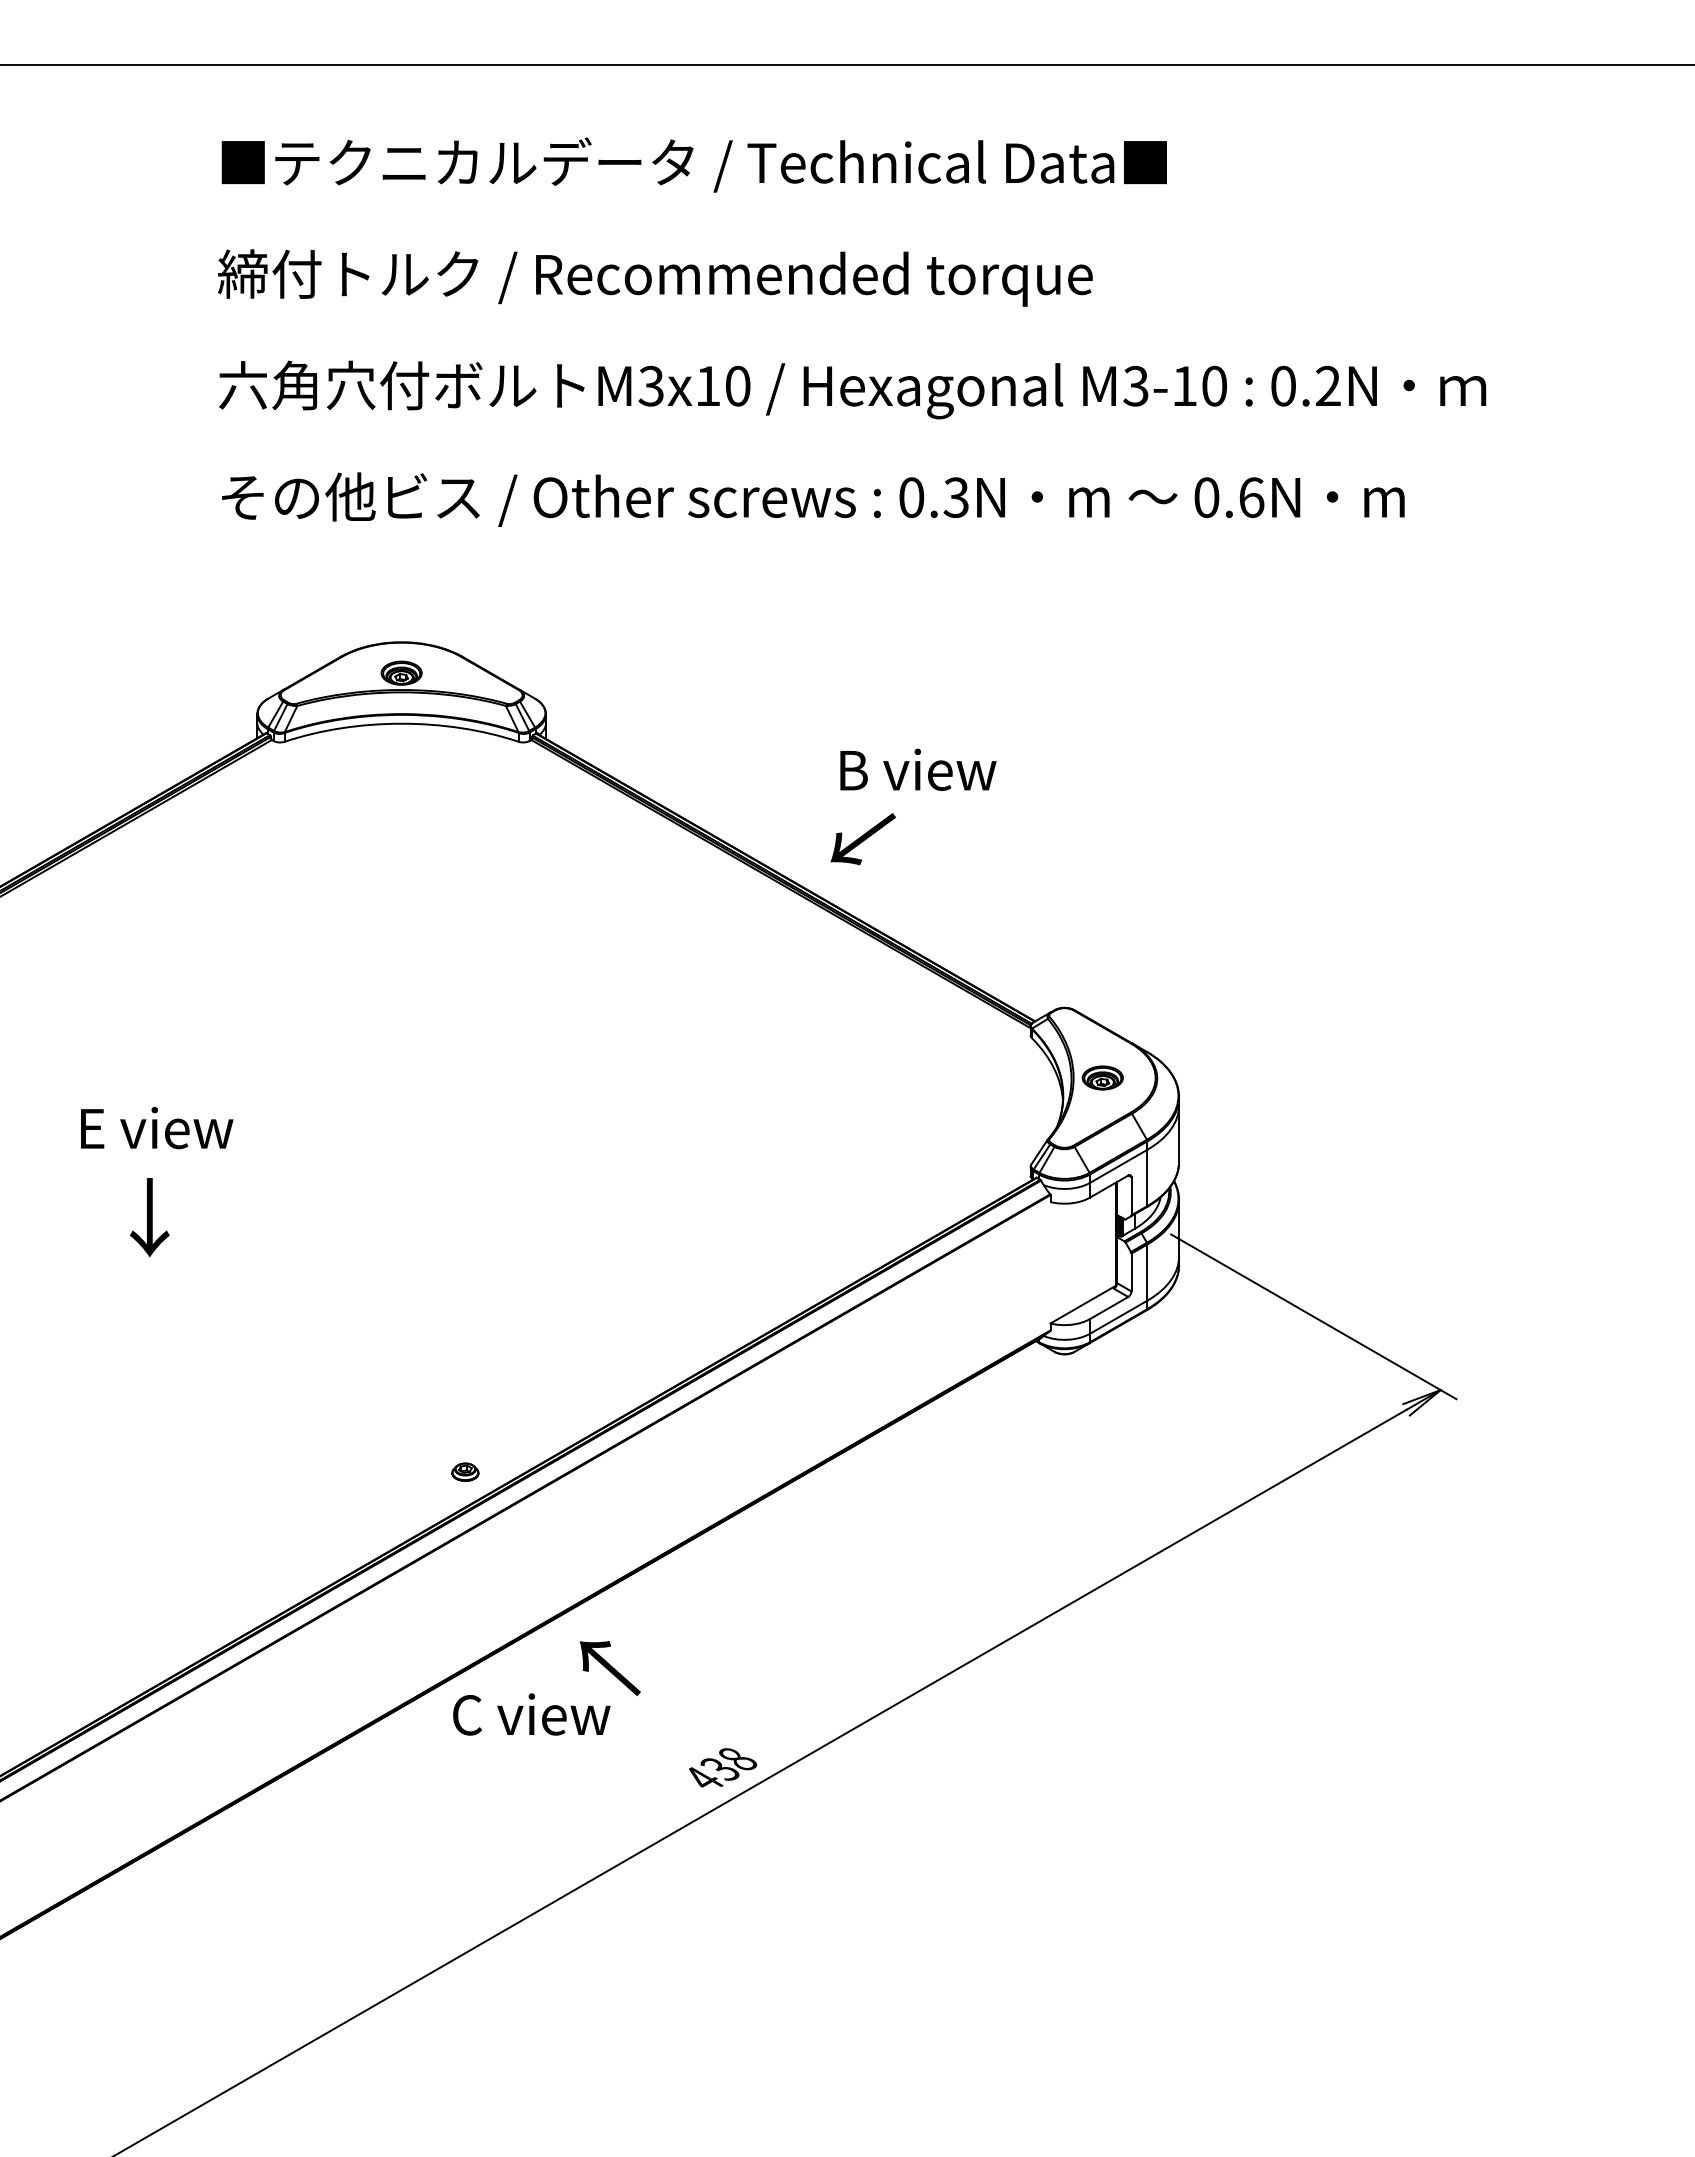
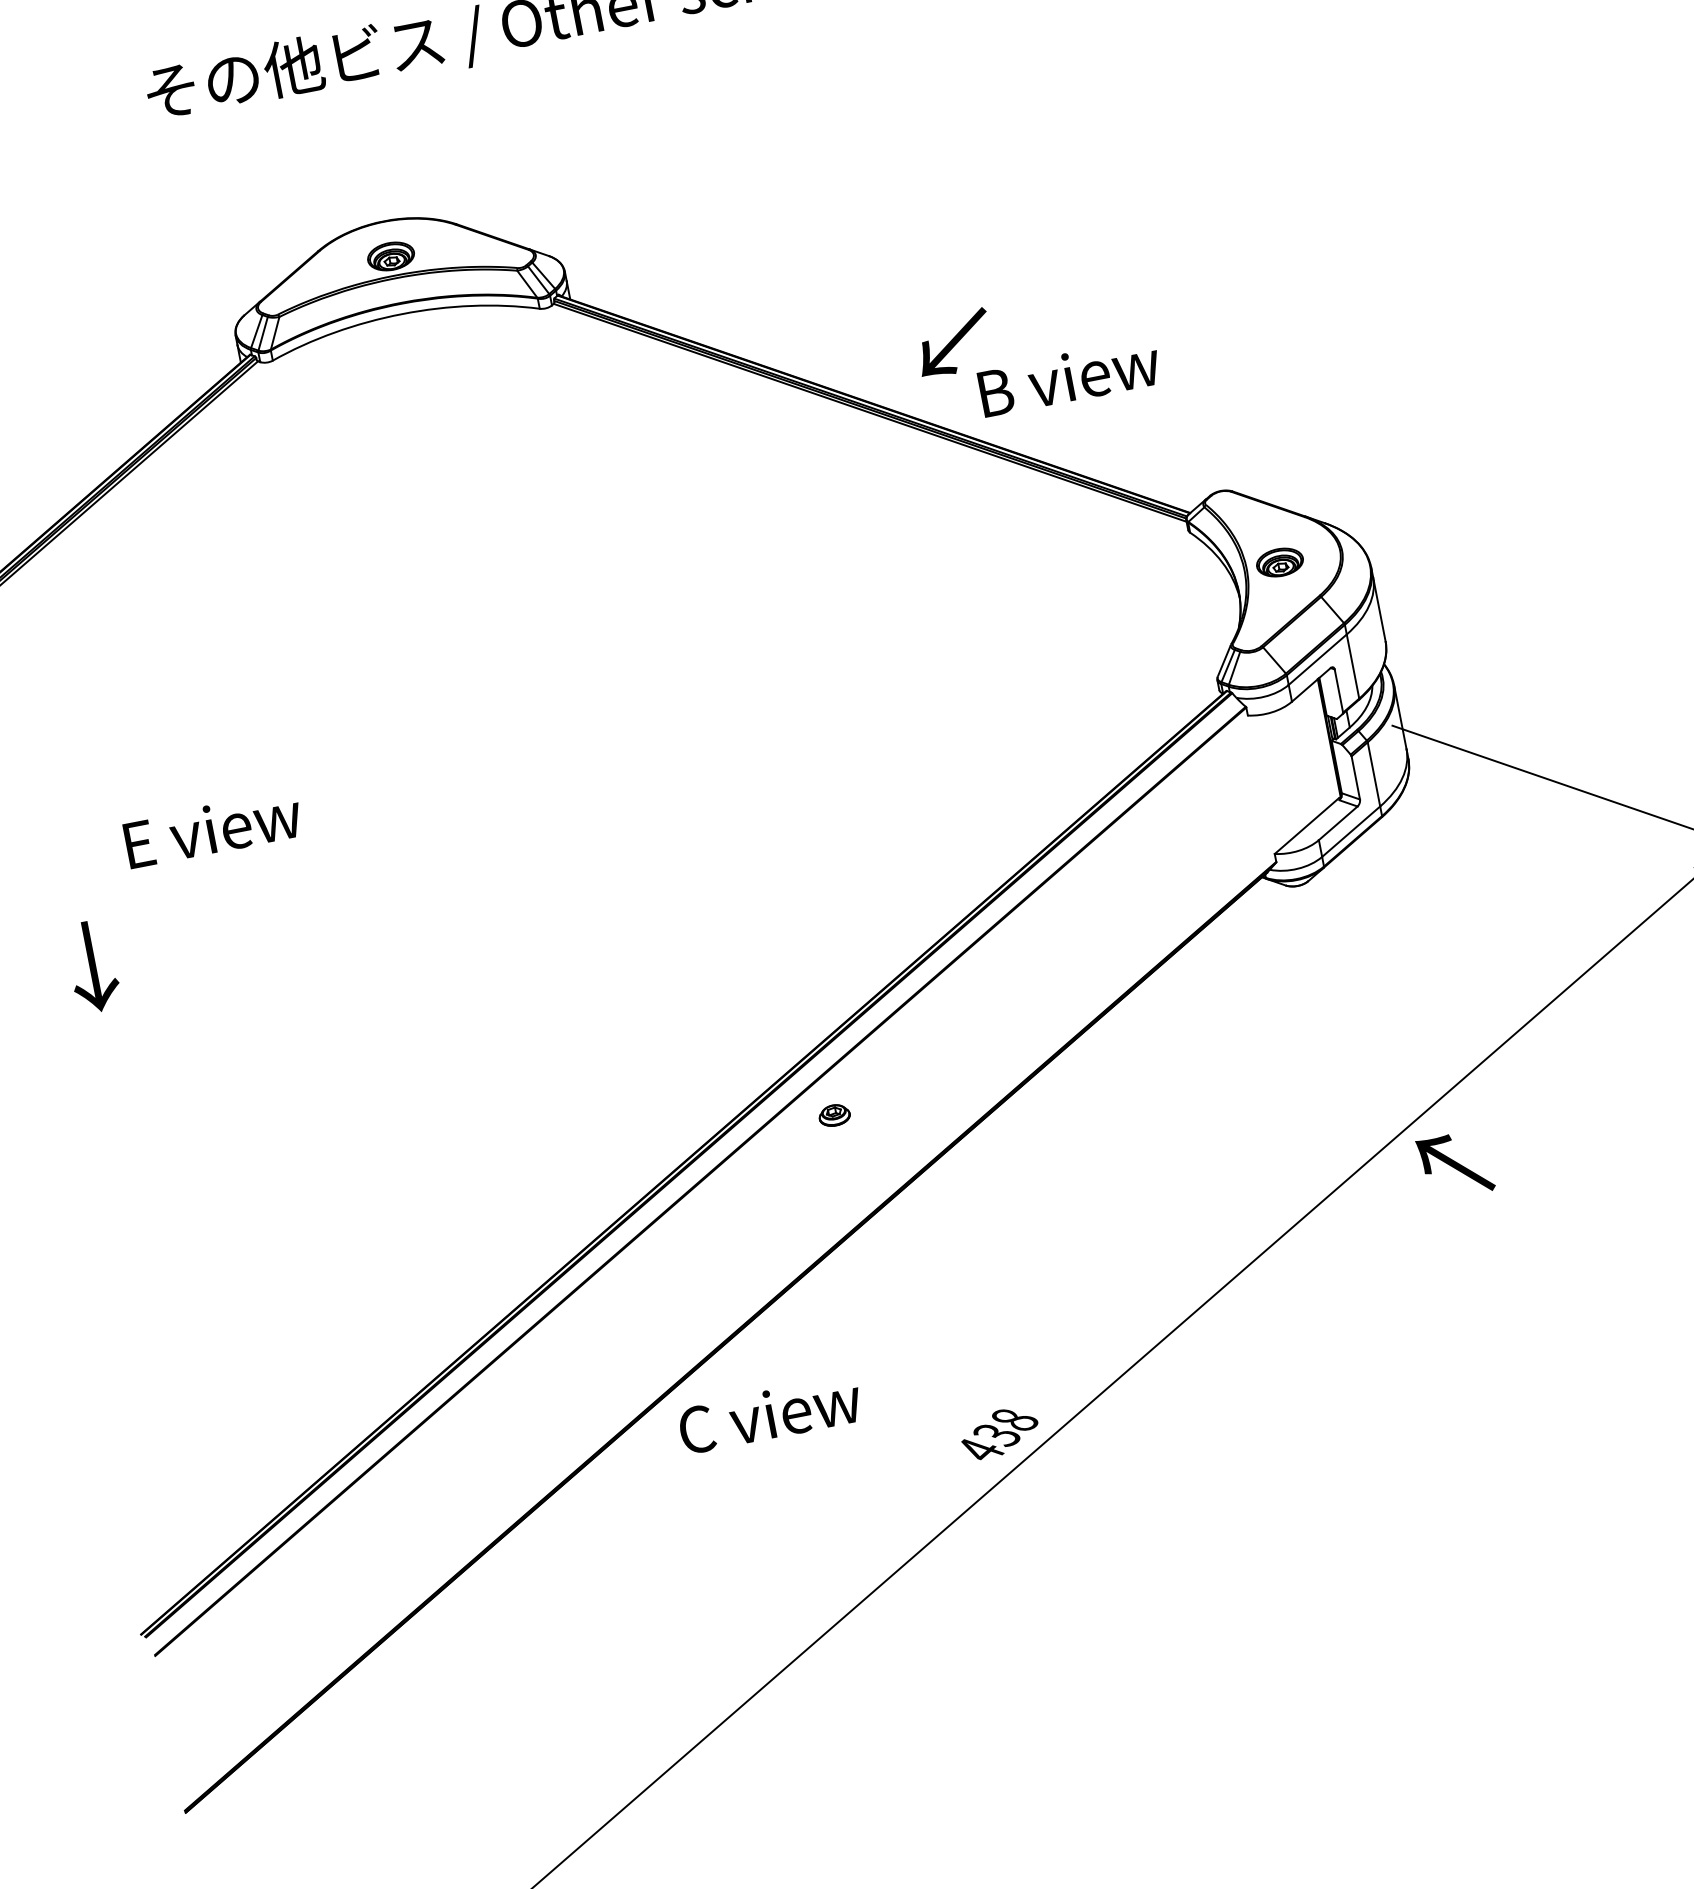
text: (918, 769) -> (1069, 376), moved
text: (149, 1217) -> (92, 966), moved
part: (465, 1471) -> (834, 1114), moved
text: (609, 1668) -> (1454, 1165), moved

